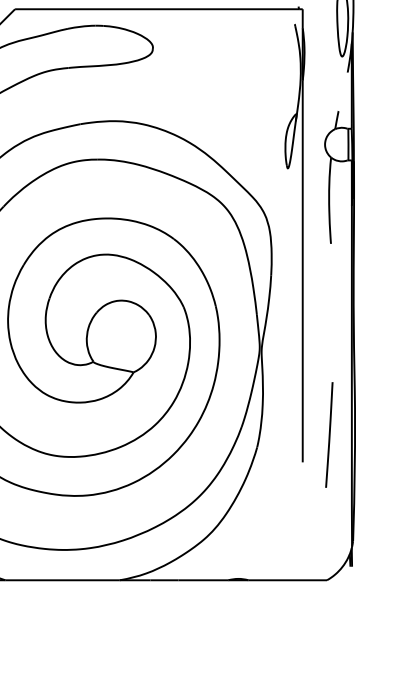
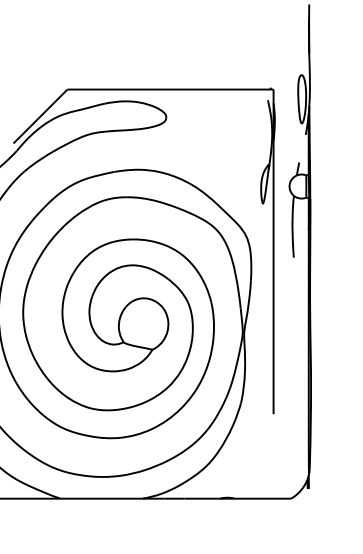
line: (329, 434) -> (292, 394), removed

